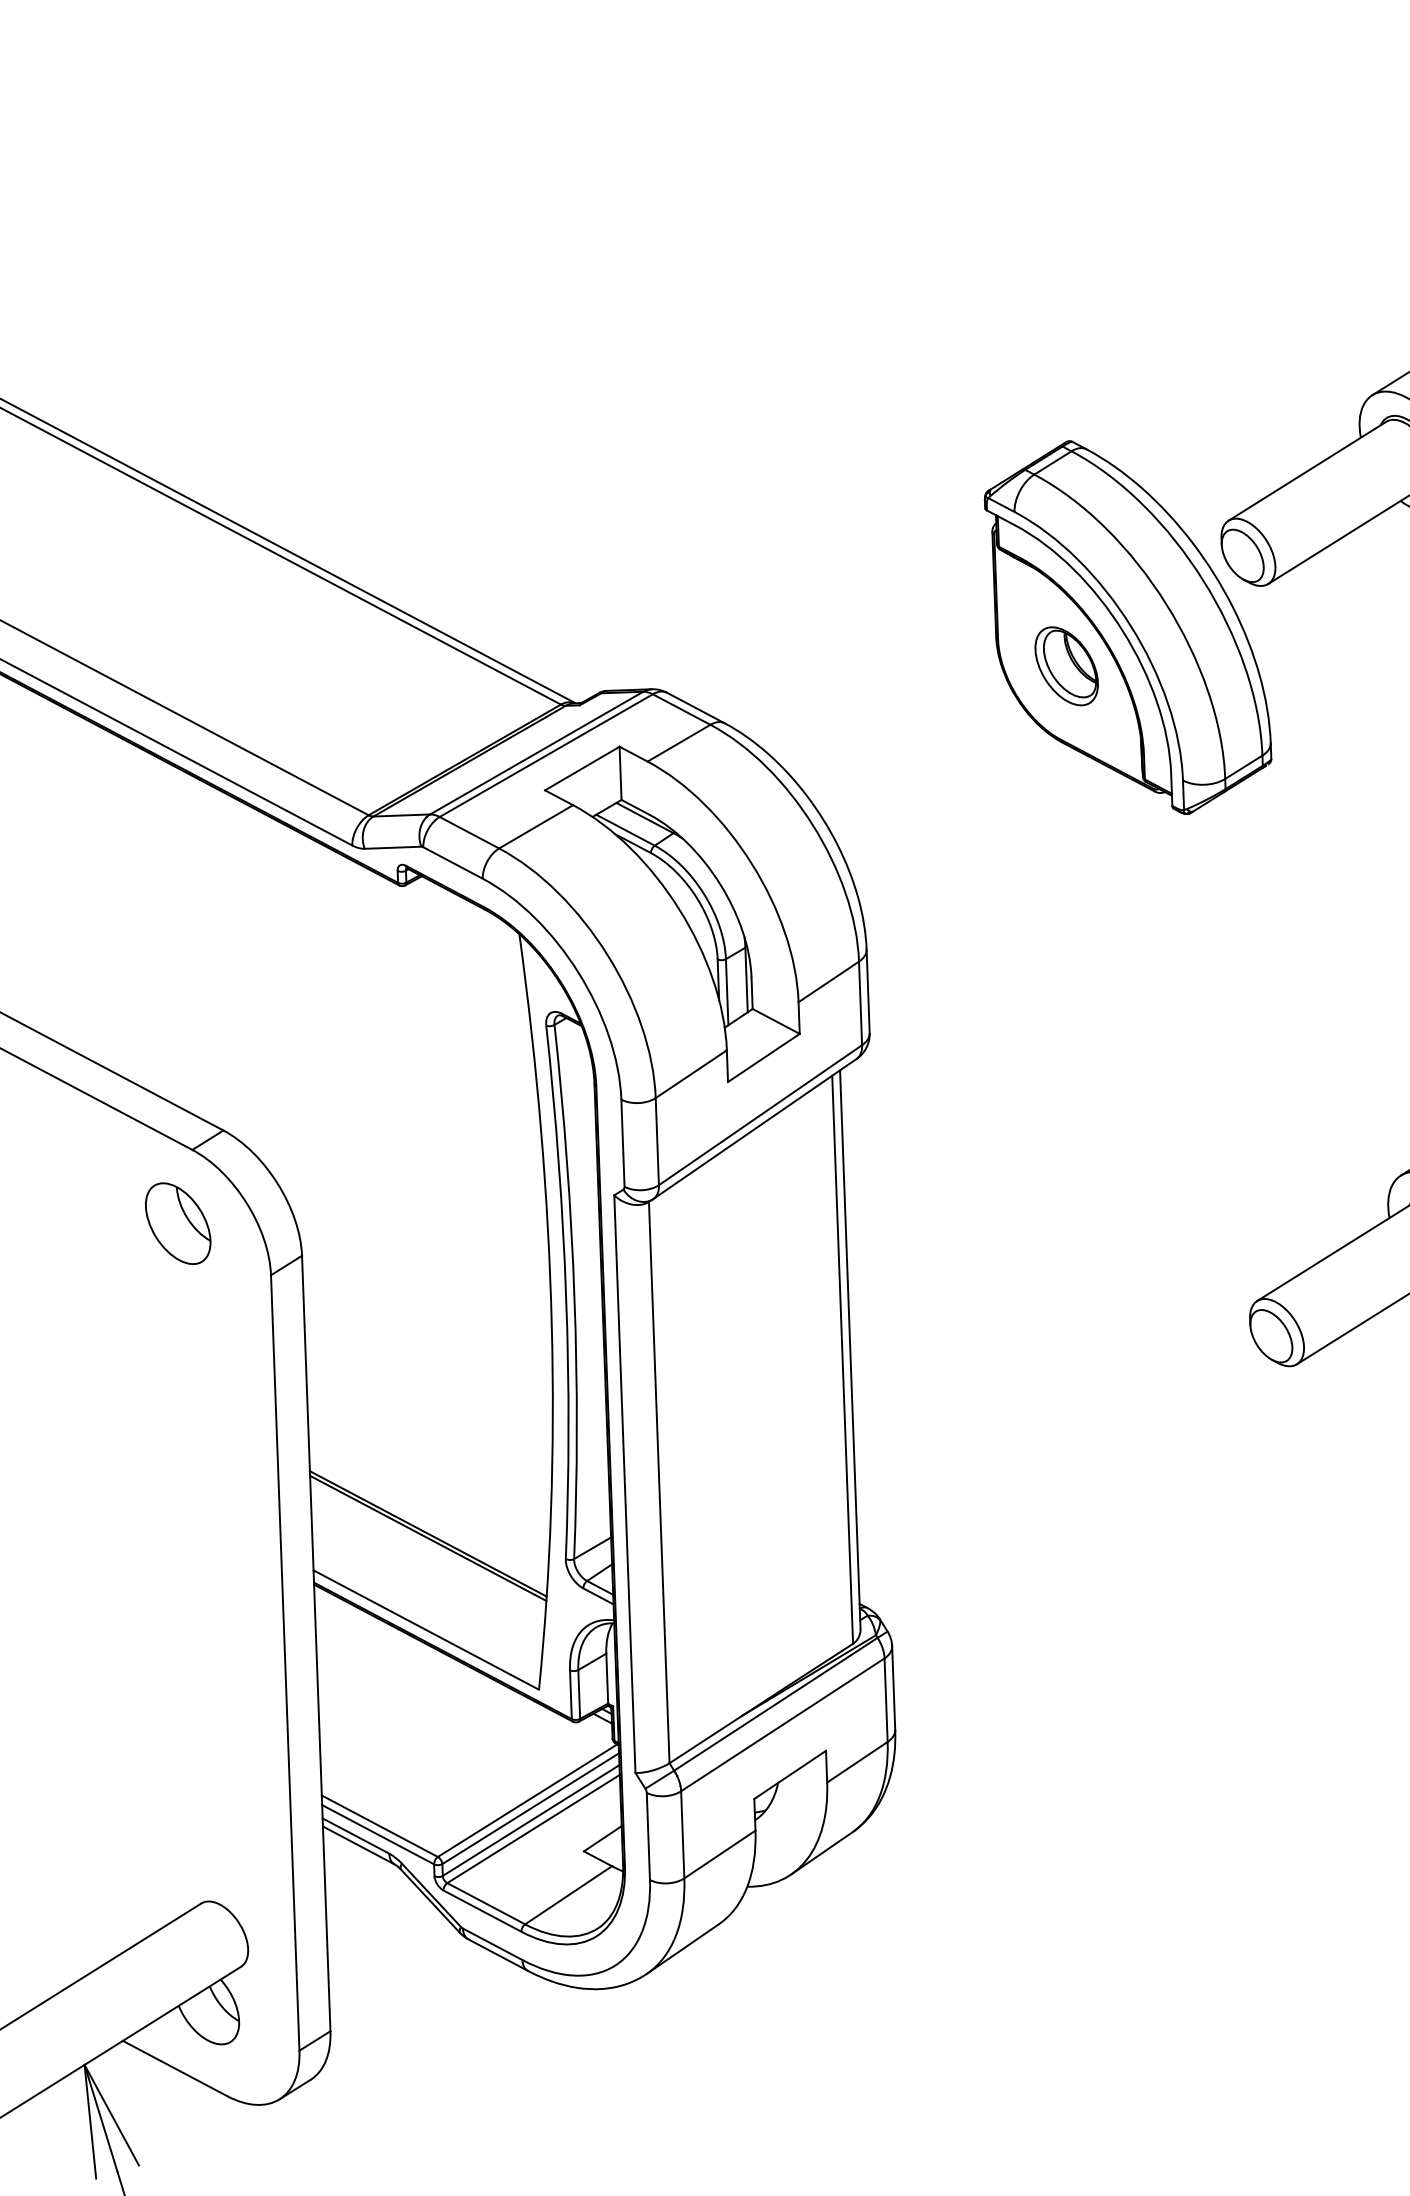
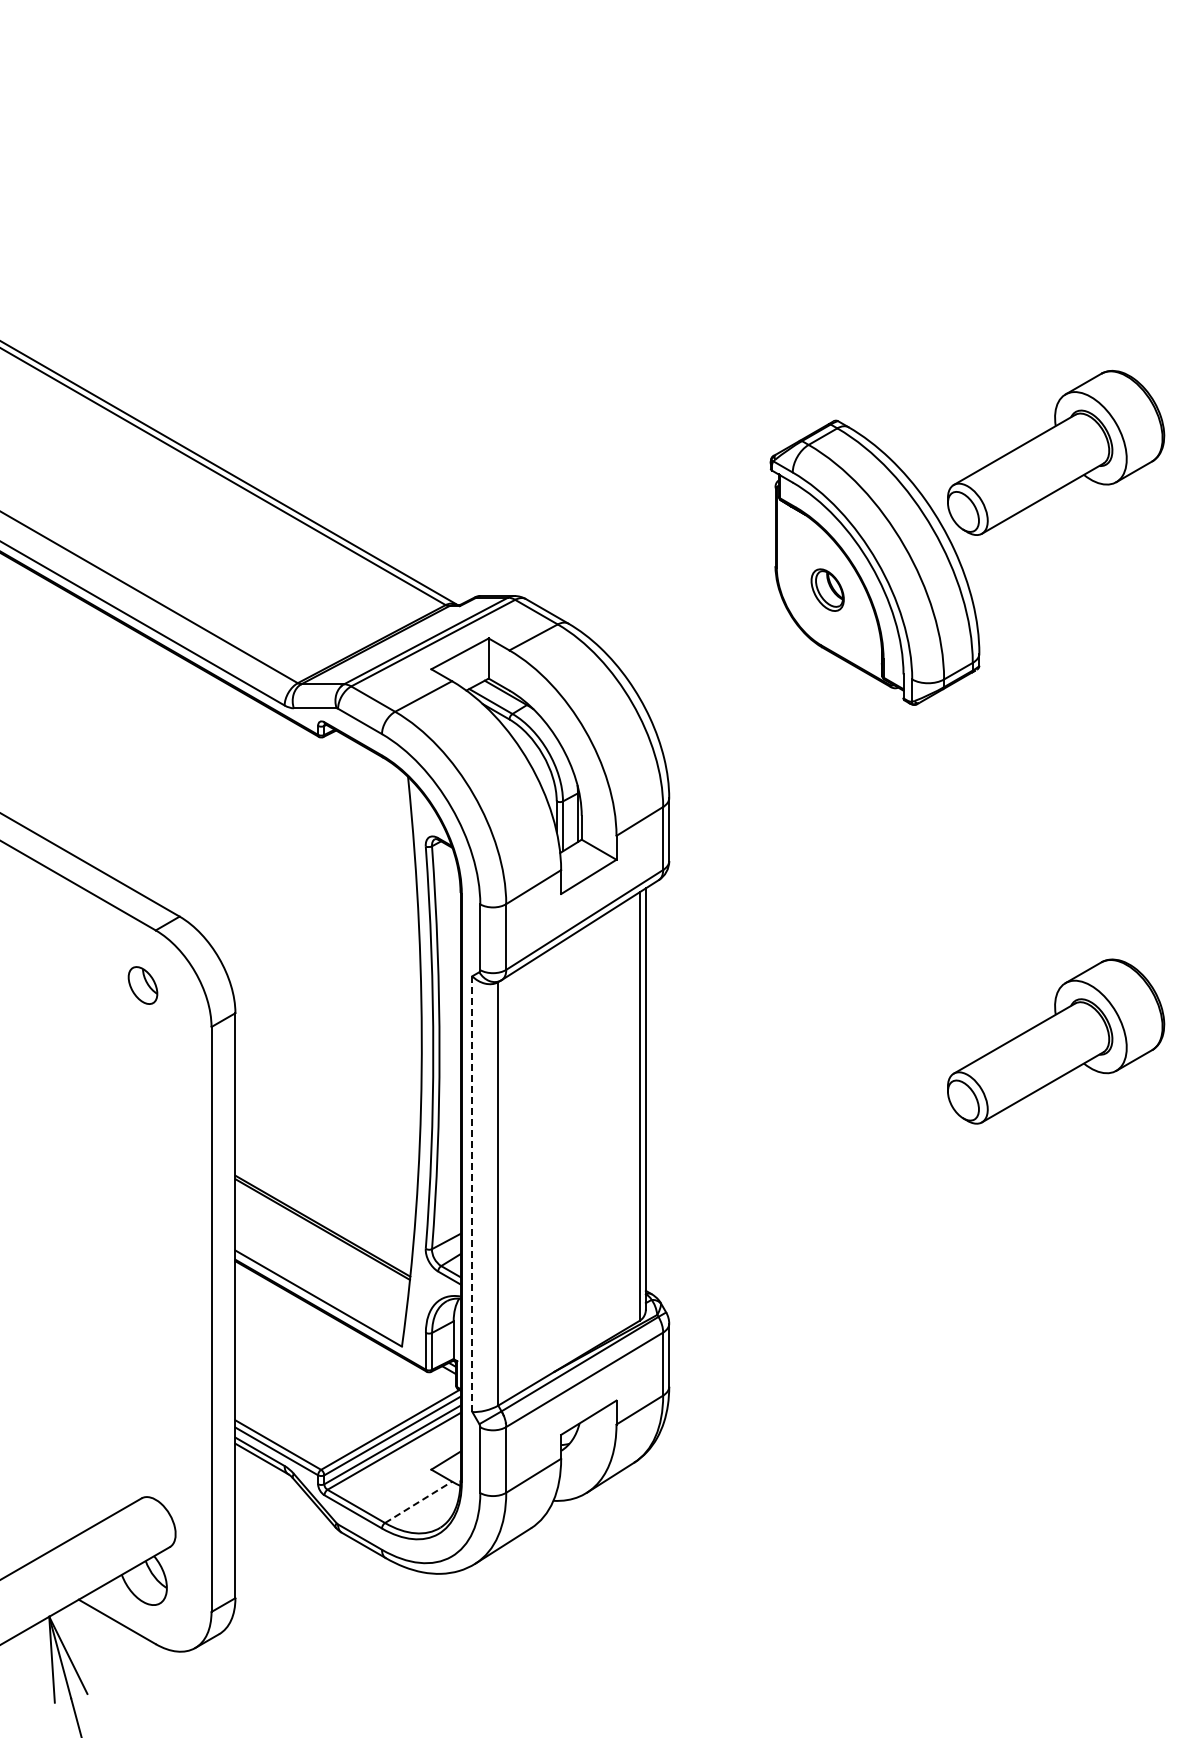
part: (1066, 665) -> (827, 589), size x0.7
part: (177, 1223) -> (142, 985), size x0.6
line: (625, 1484) -> (472, 1194), solid -> dashed
line: (569, 1895) -> (419, 1502), solid -> dashed

